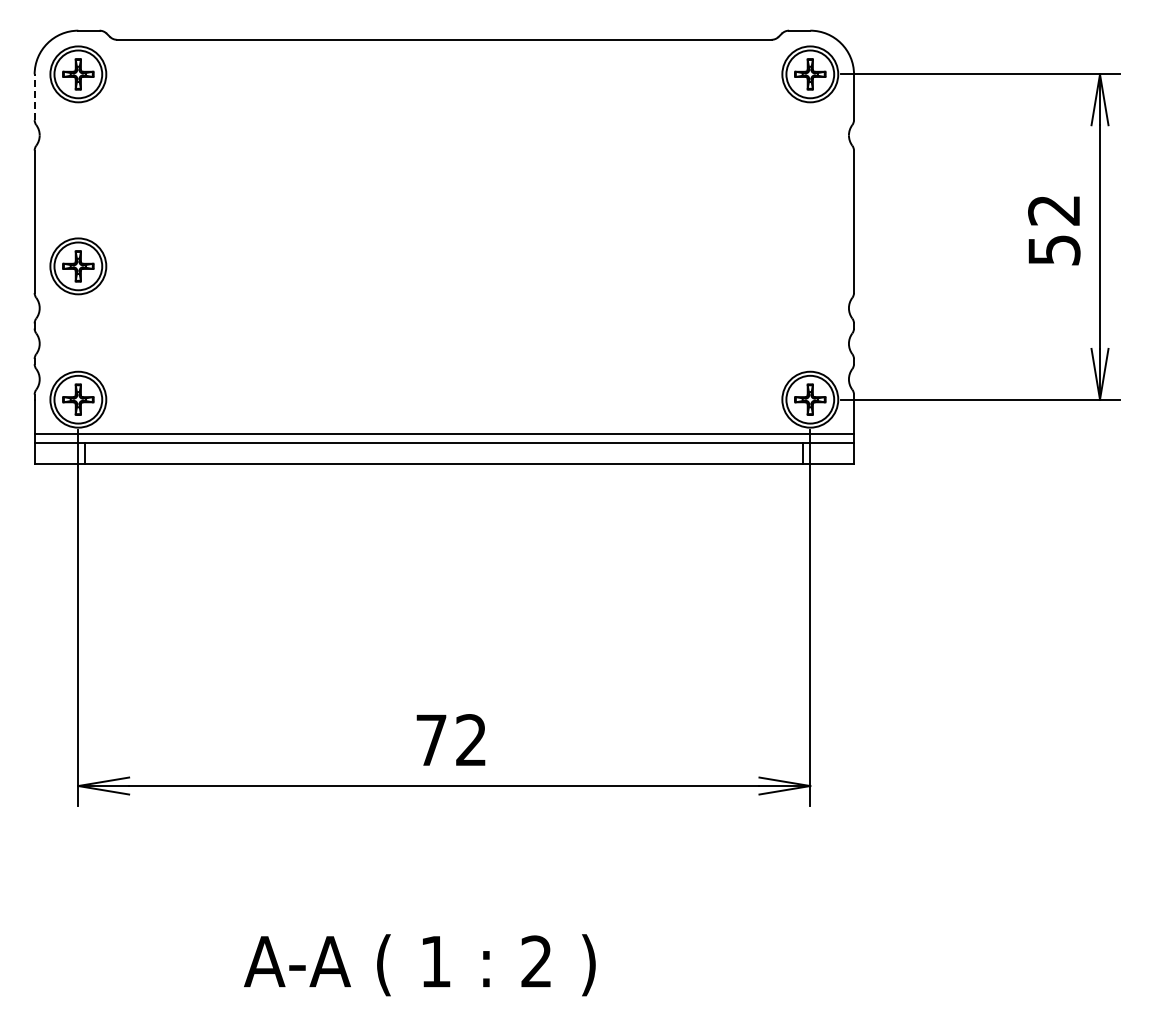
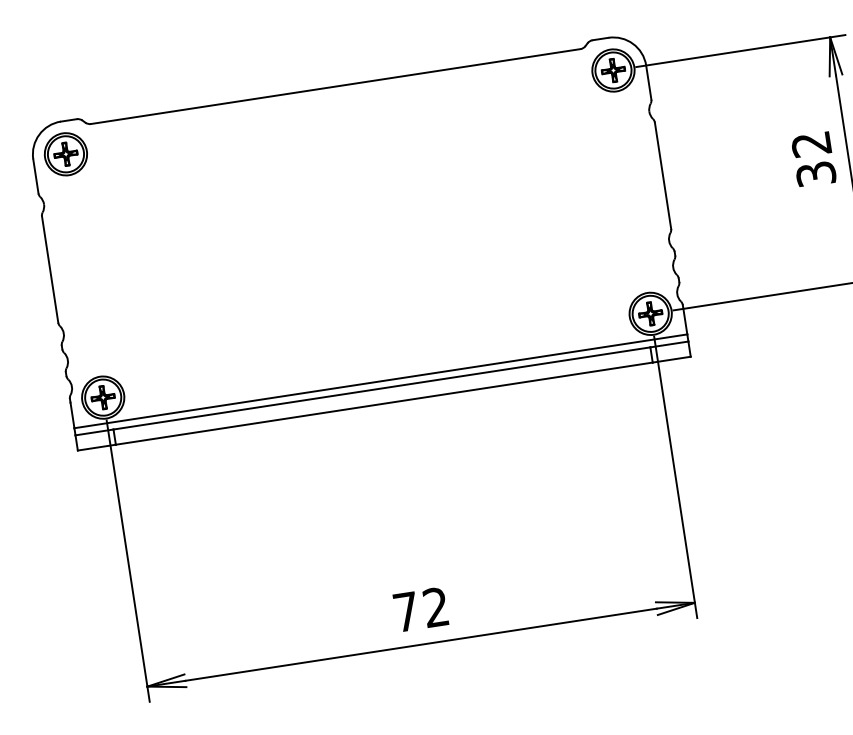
line: (34, 97) -> (35, 176), dashed -> solid
text: (1053, 250) -> (815, 174), 52 -> 32
part: (78, 266) -> (88, 297), removed

